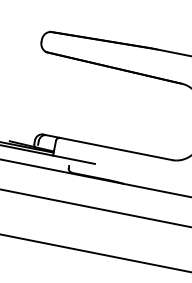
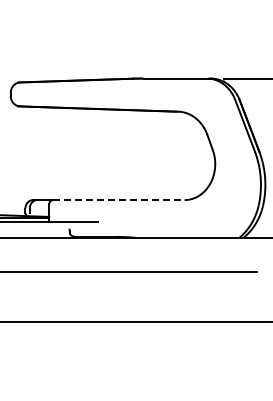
line: (116, 149) -> (119, 200), solid -> dashed

